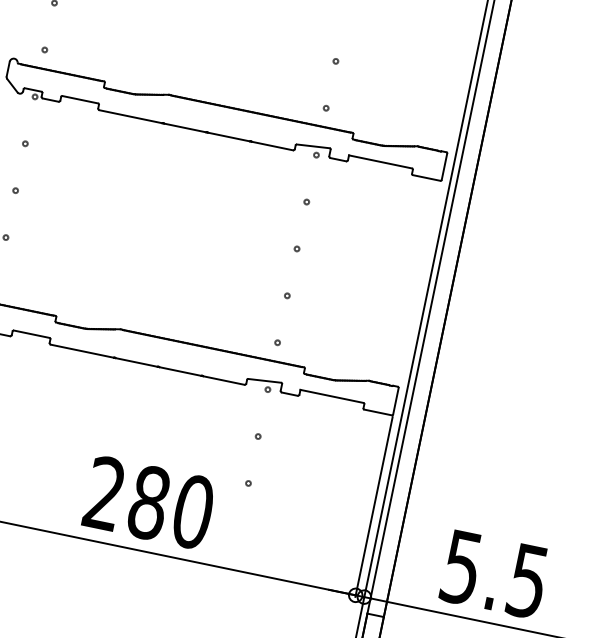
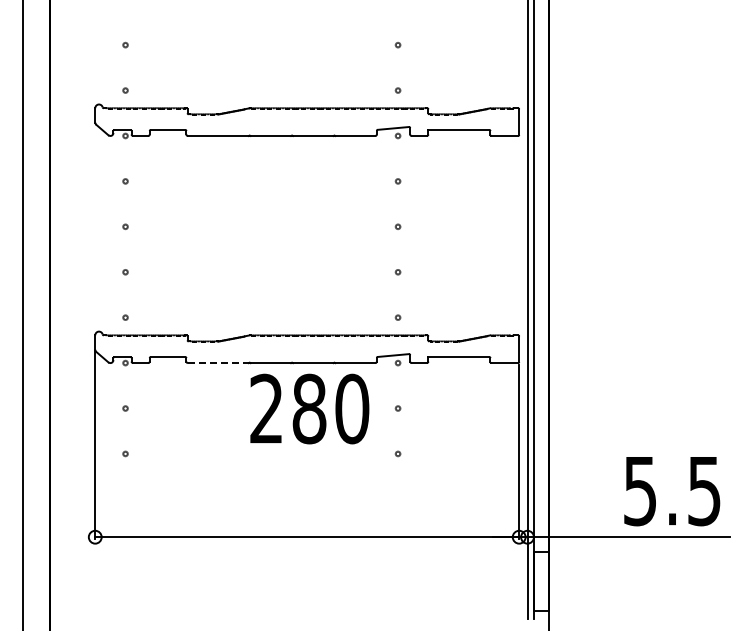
line: (82, 351) -> (218, 363), solid -> dashed
text: (149, 502) -> (309, 408), moved
text: (494, 574) -> (672, 491), moved

